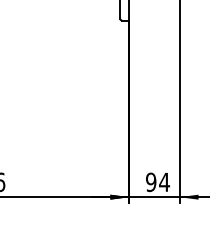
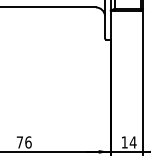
text: (150, 182) -> (124, 142), 94 -> 14

